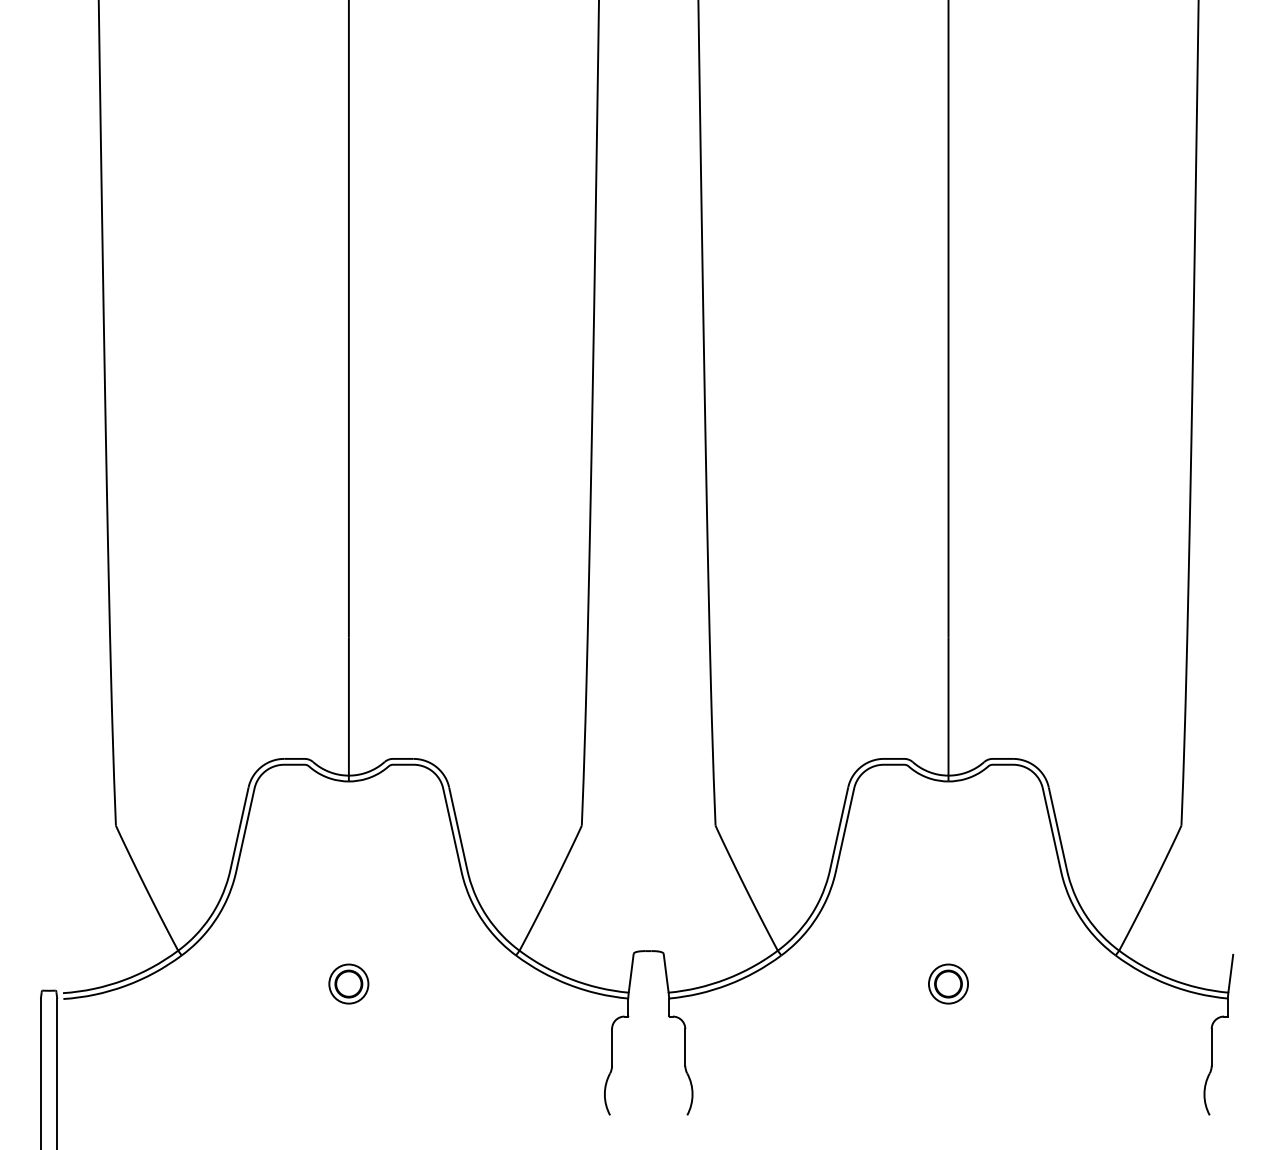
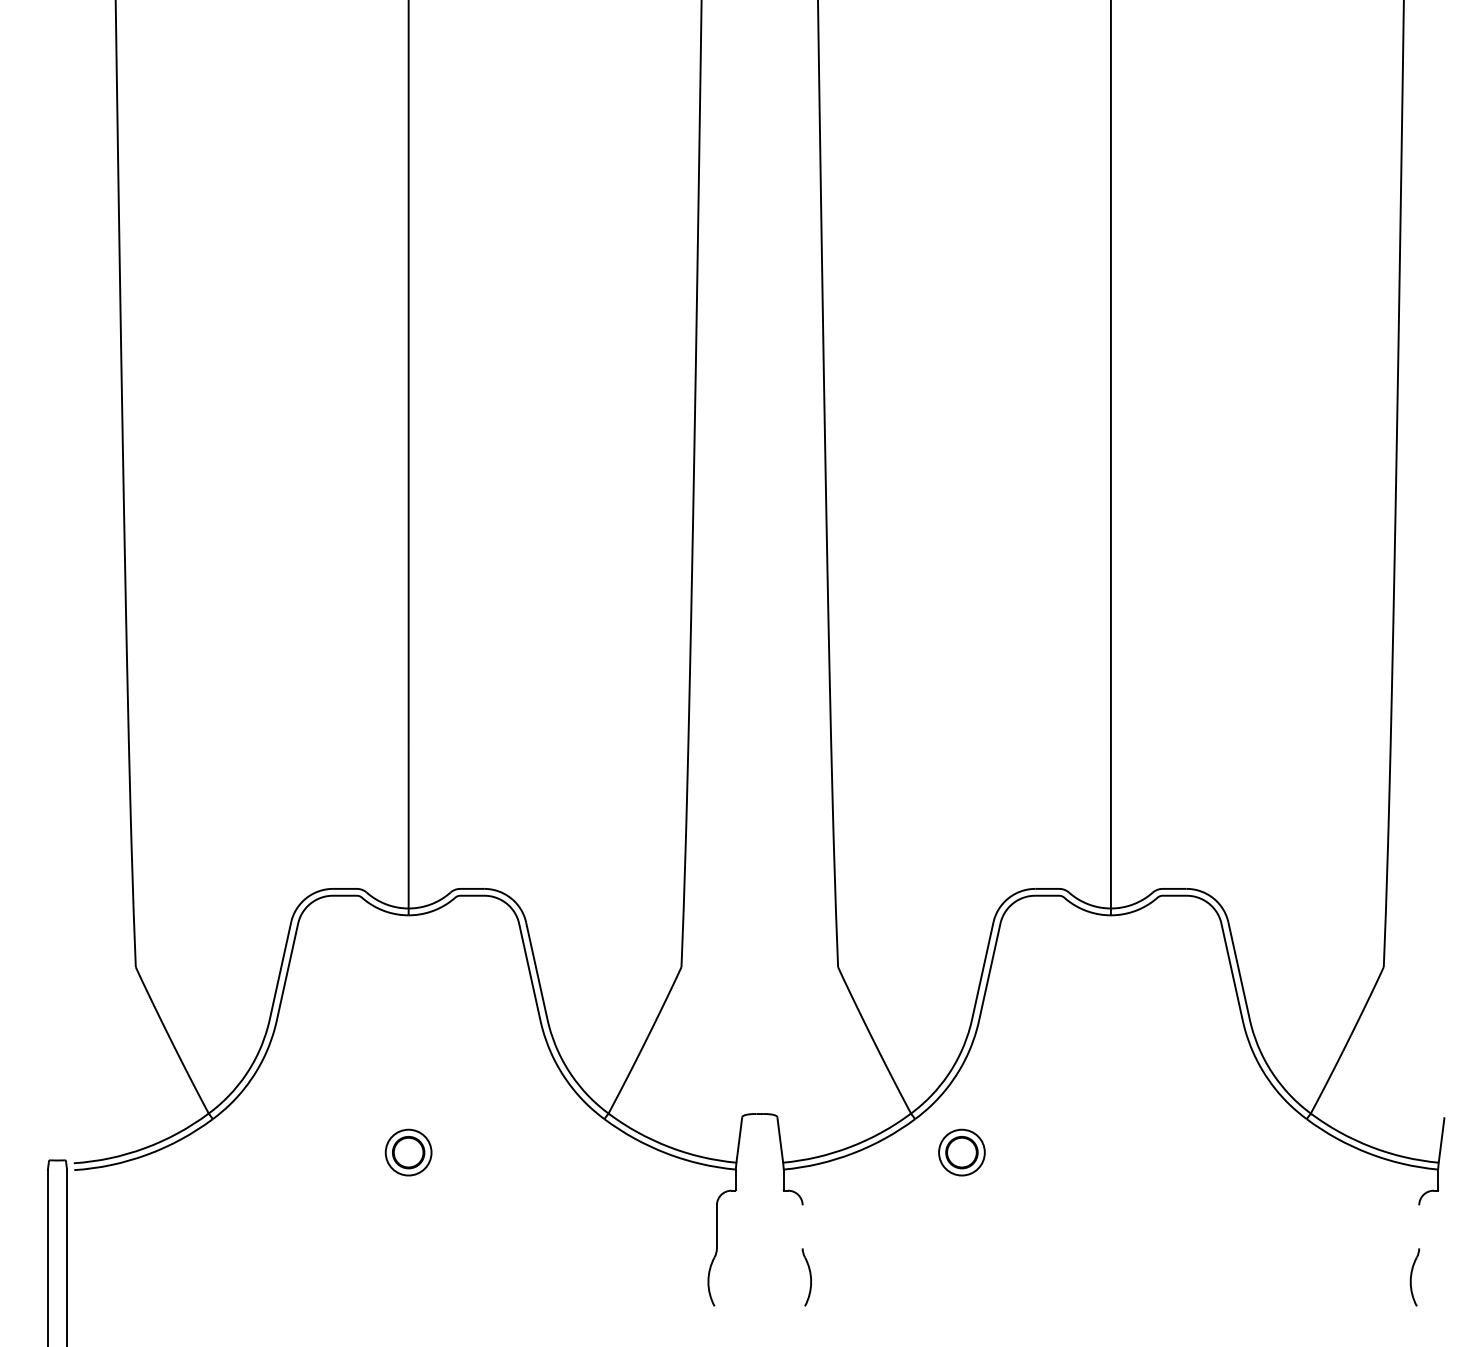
part: (948, 983) -> (961, 1152), moved
line: (685, 1047) -> (802, 1226), removed
line: (1211, 1047) -> (1419, 1226), removed

